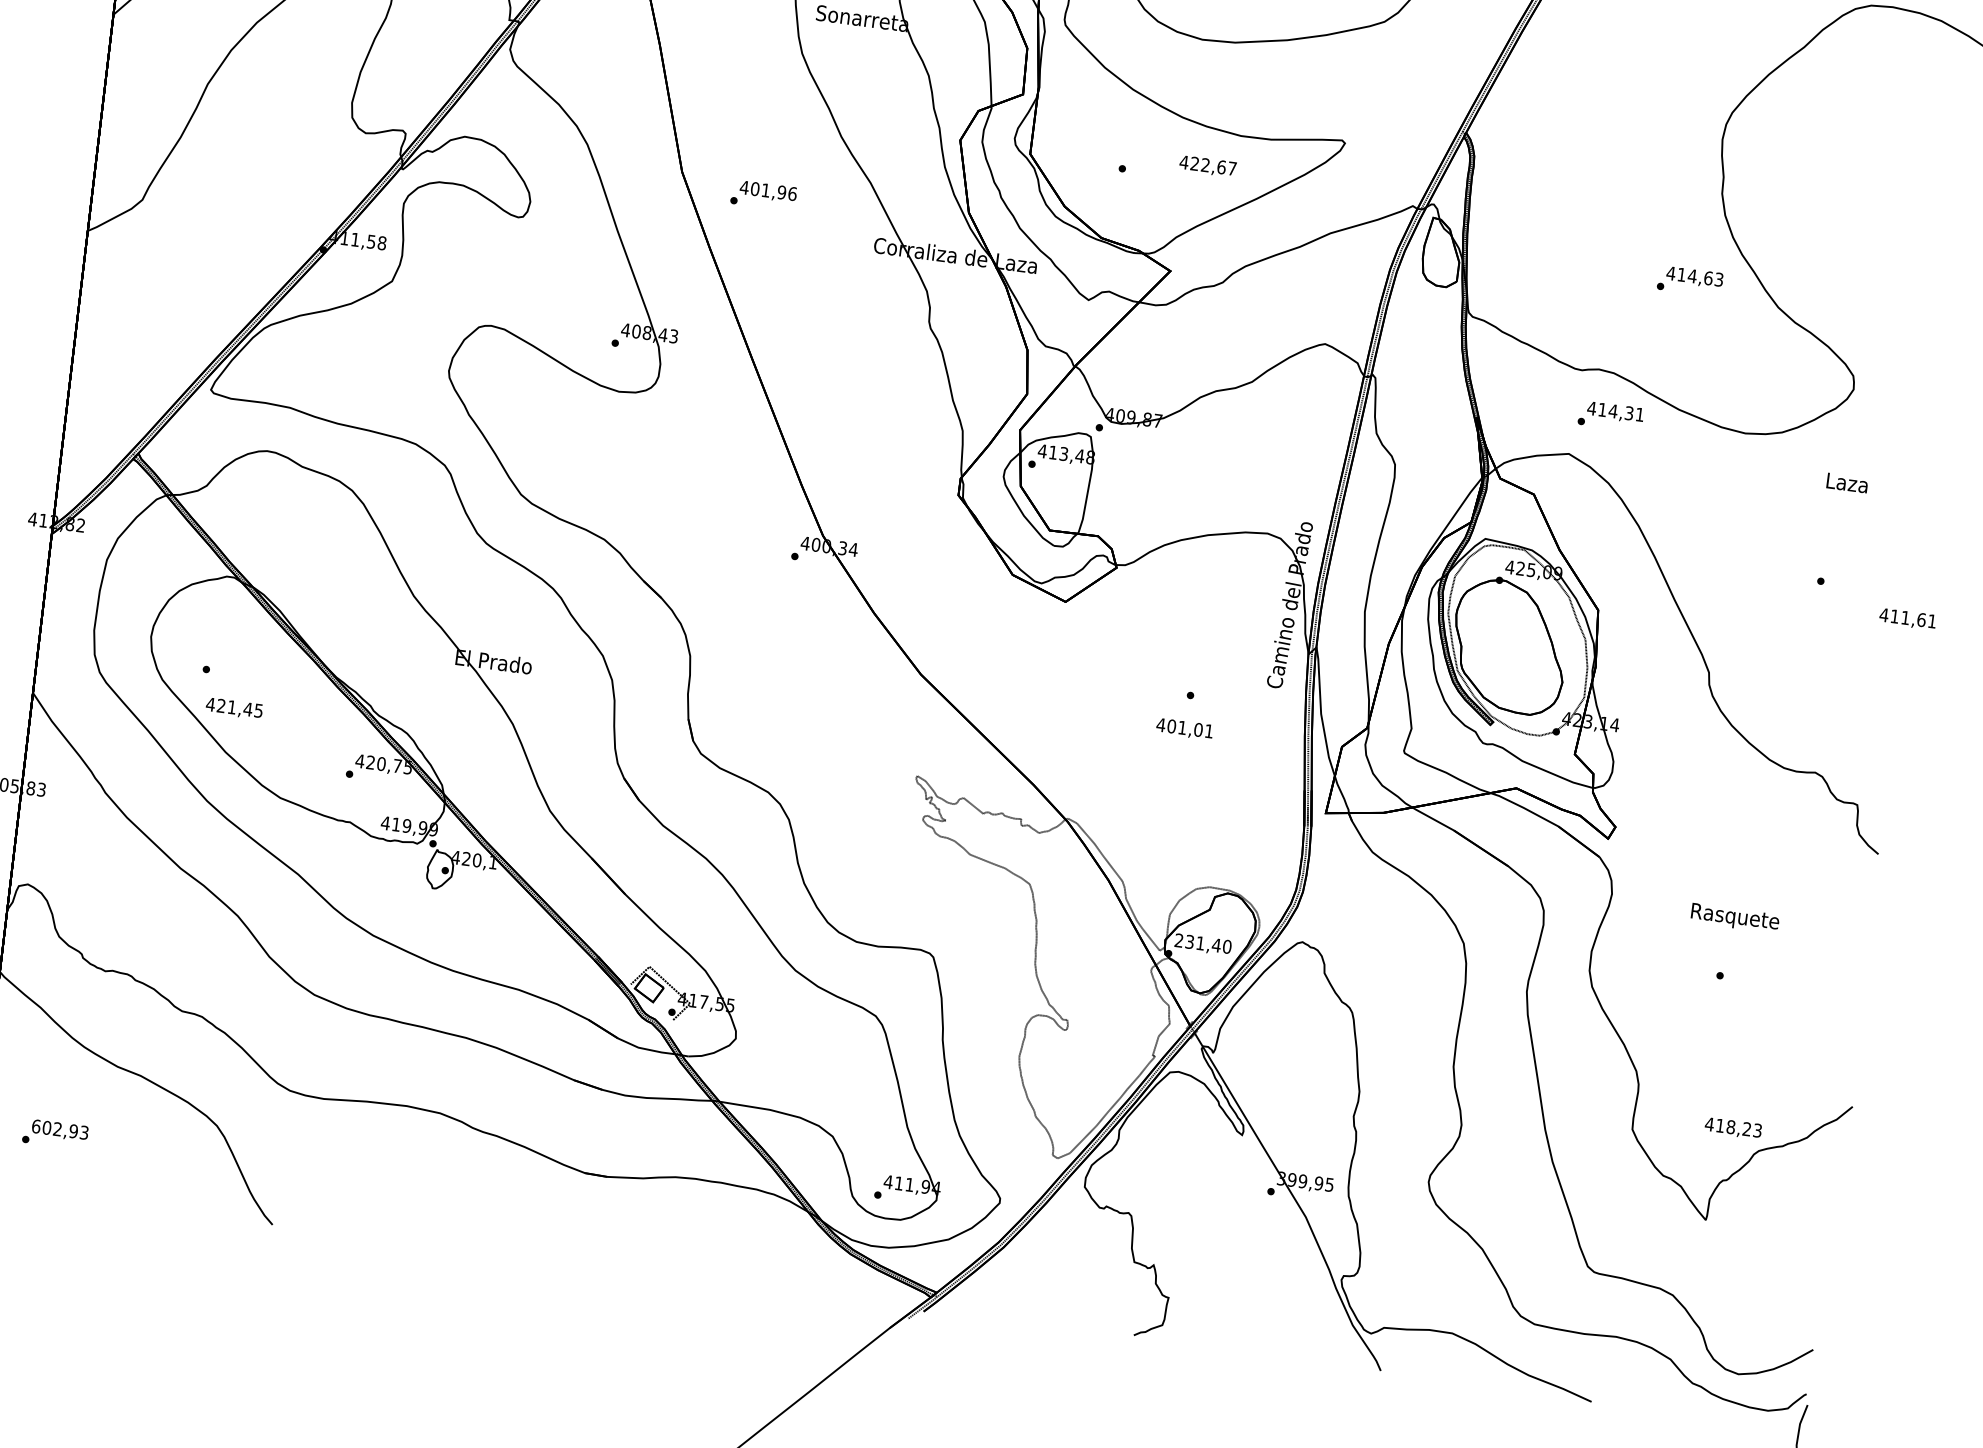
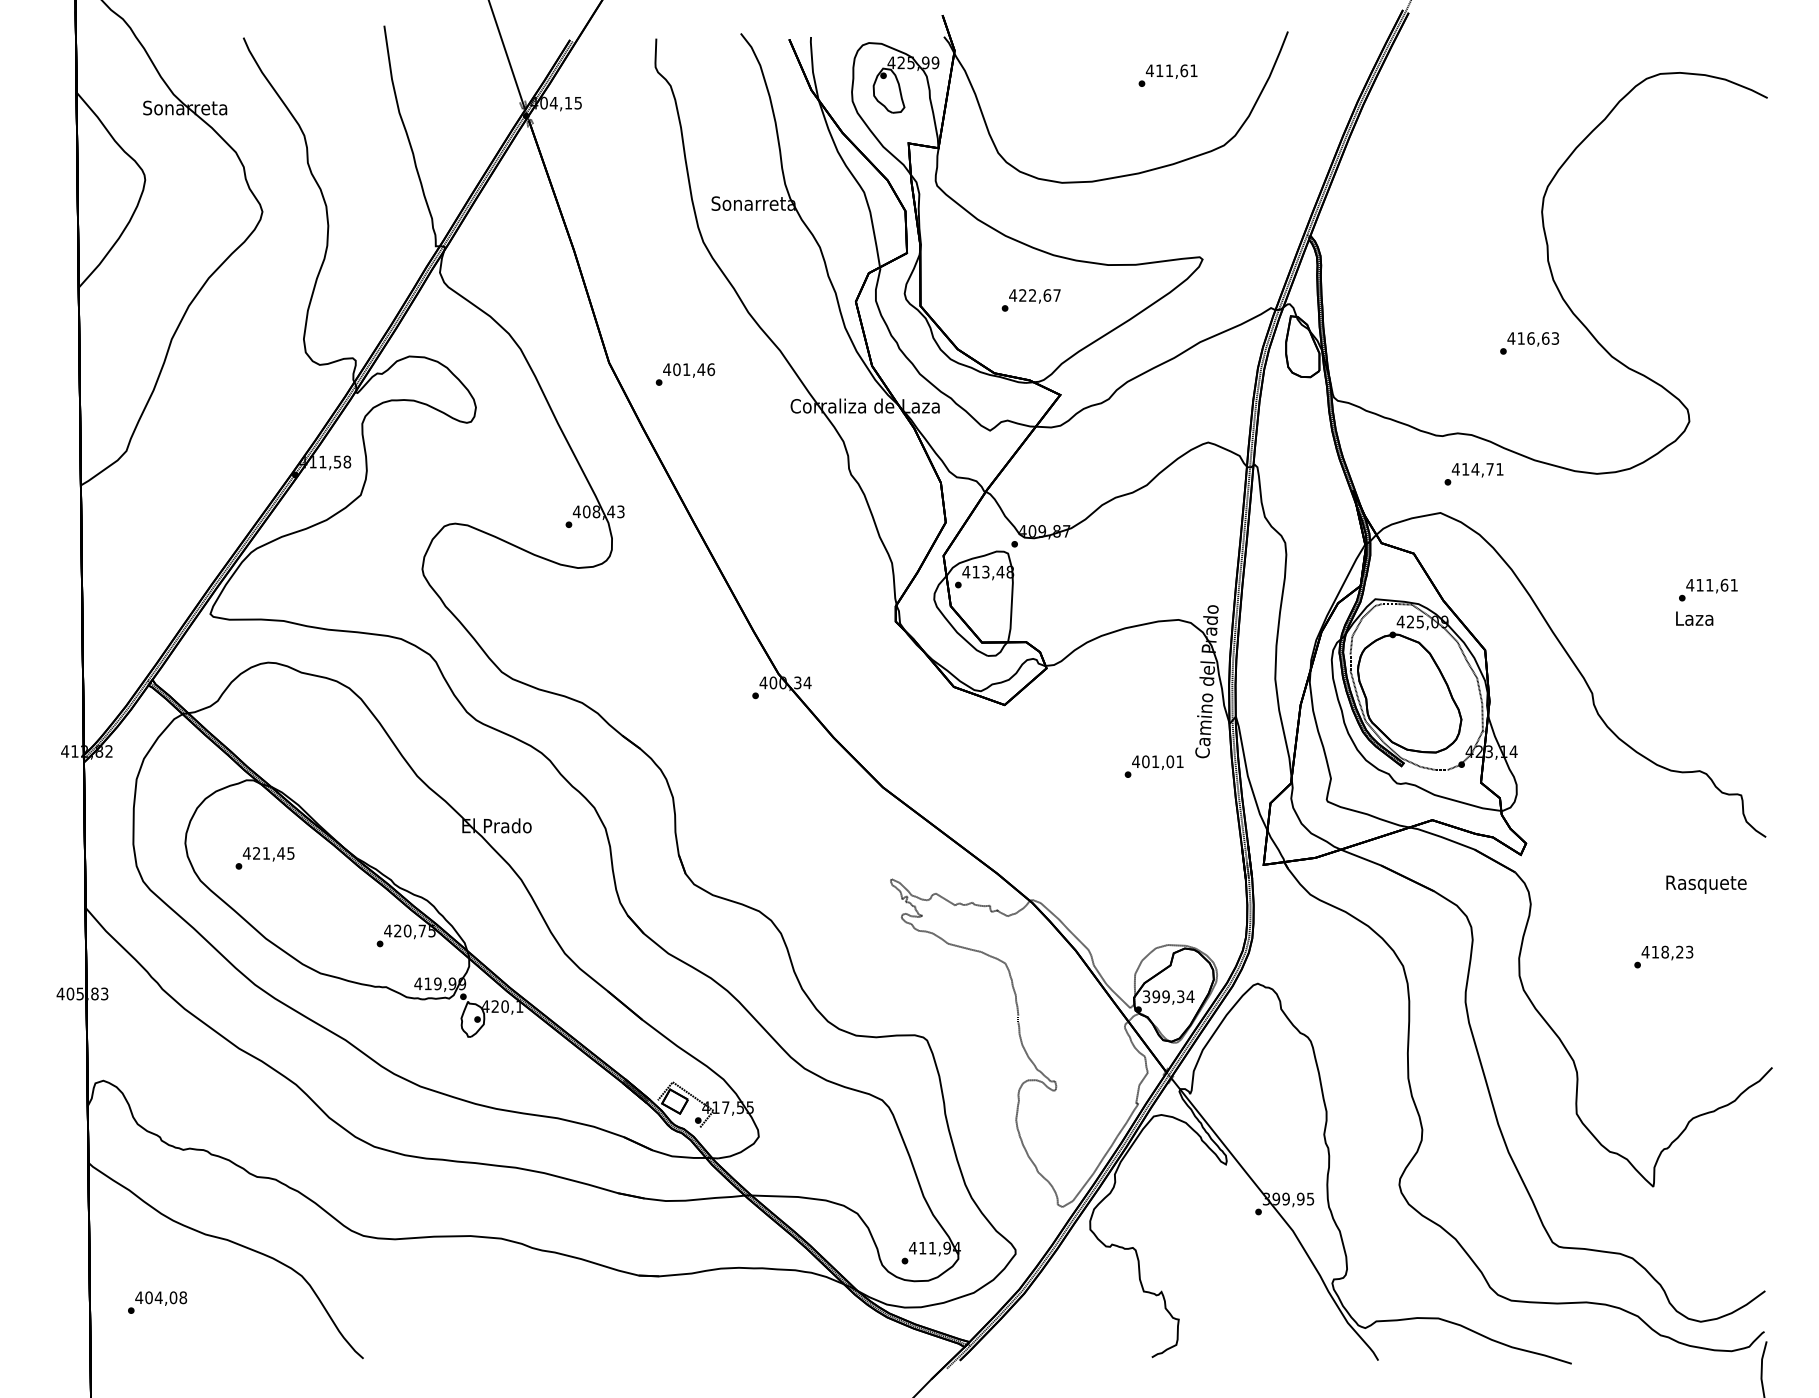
text: (1207, 166) -> (1034, 296), moved
text: (782, 192) -> (701, 369), 401,96 -> 401,46
text: (1691, 276) -> (1530, 338), 414,63 -> 416,63
text: (1628, 413) -> (1489, 469), 414,31 -> 414,71
text: (1847, 482) -> (1694, 618), moved
text: (1907, 618) -> (1711, 585), moved
text: (234, 708) -> (268, 854), moved
text: (1184, 728) -> (1157, 762), moved
text: (1735, 918) -> (1706, 884), moved
text: (1203, 943) -> (1168, 996), 231,40 -> 399,34
text: (1733, 1127) -> (1667, 952), moved
text: (60, 1129) -> (161, 1297), 602,93 -> 404,08

